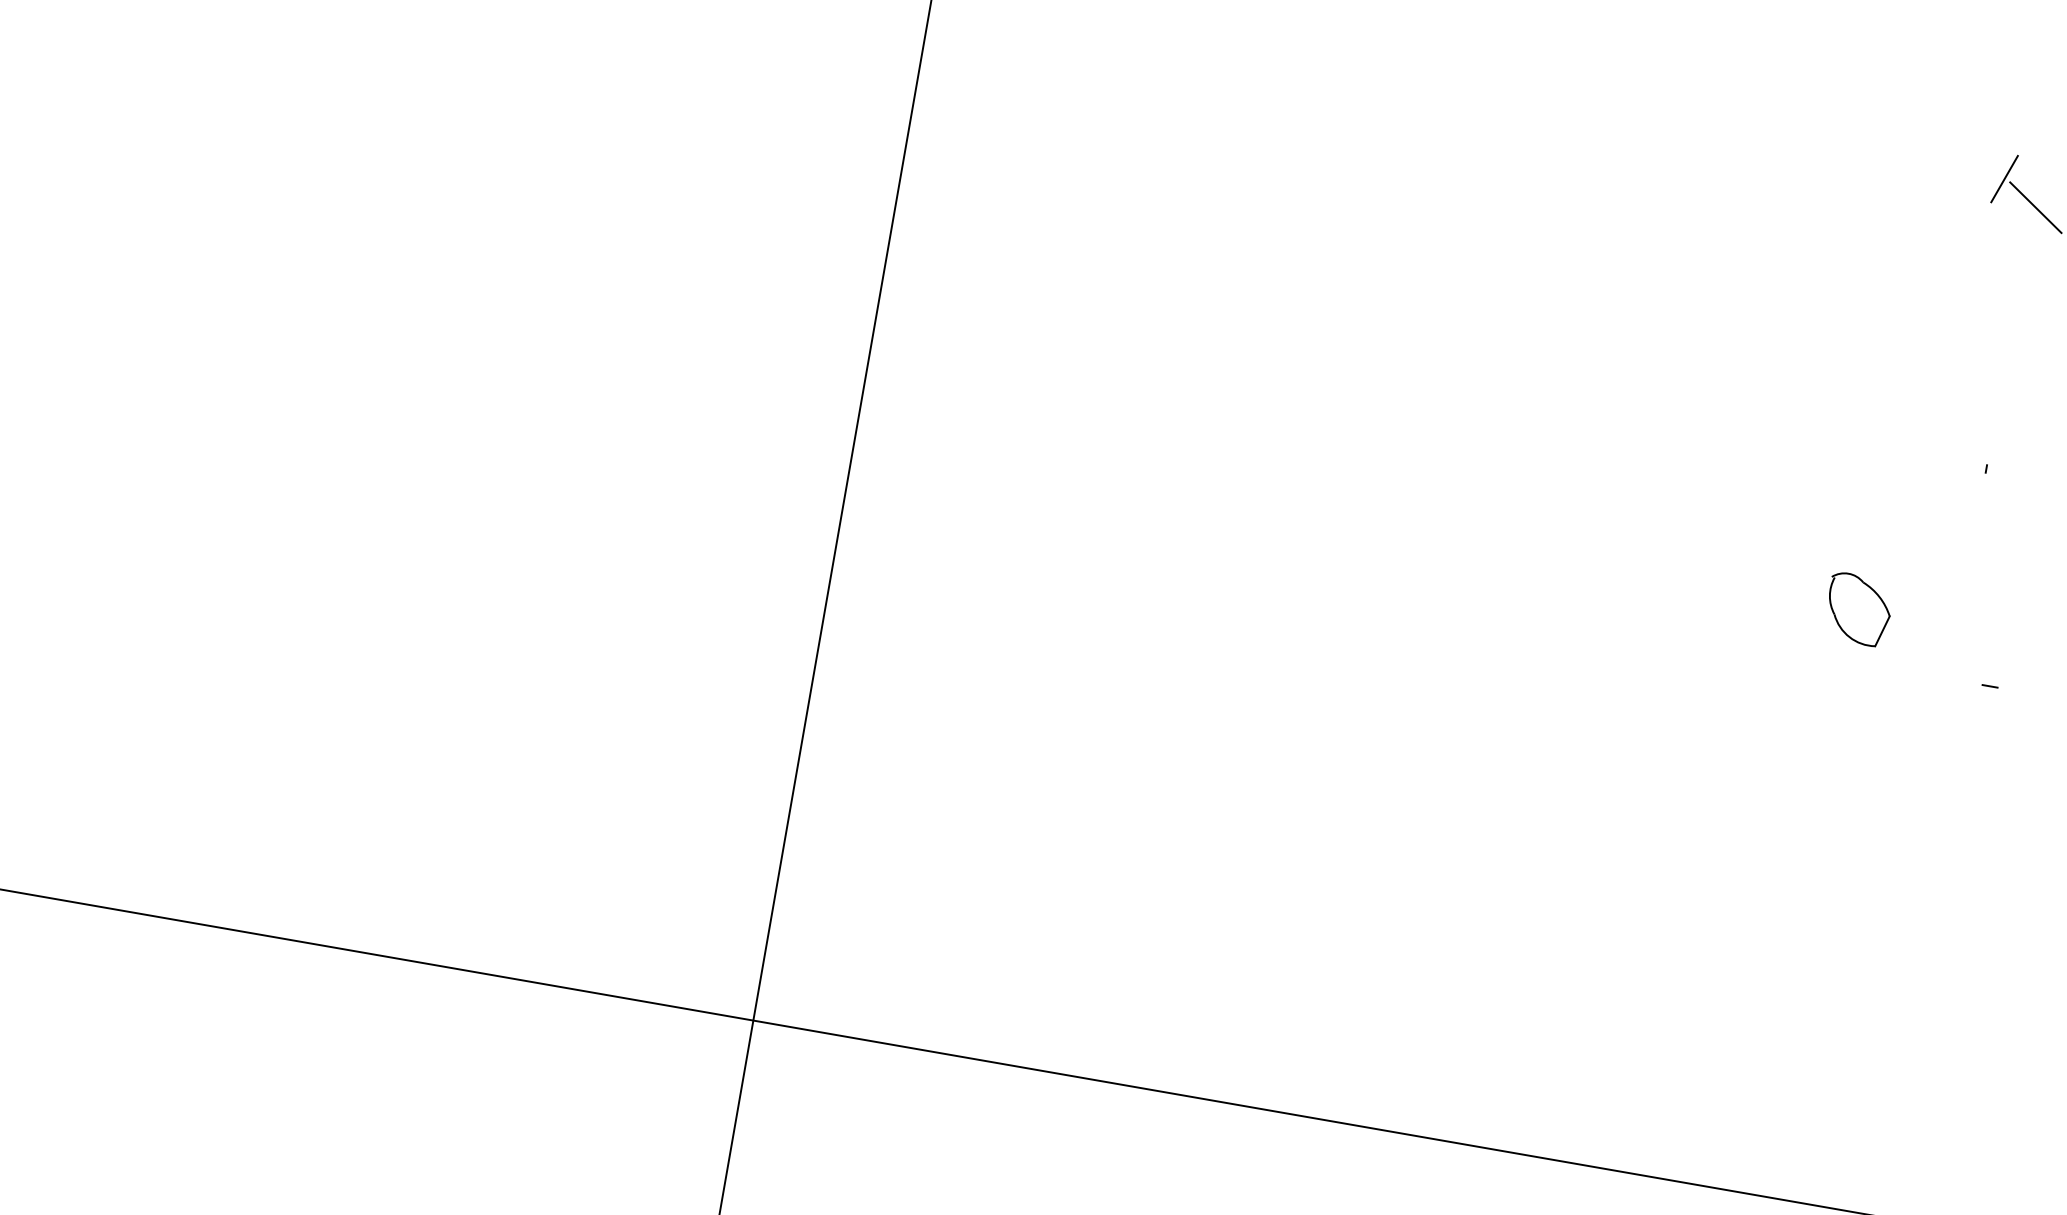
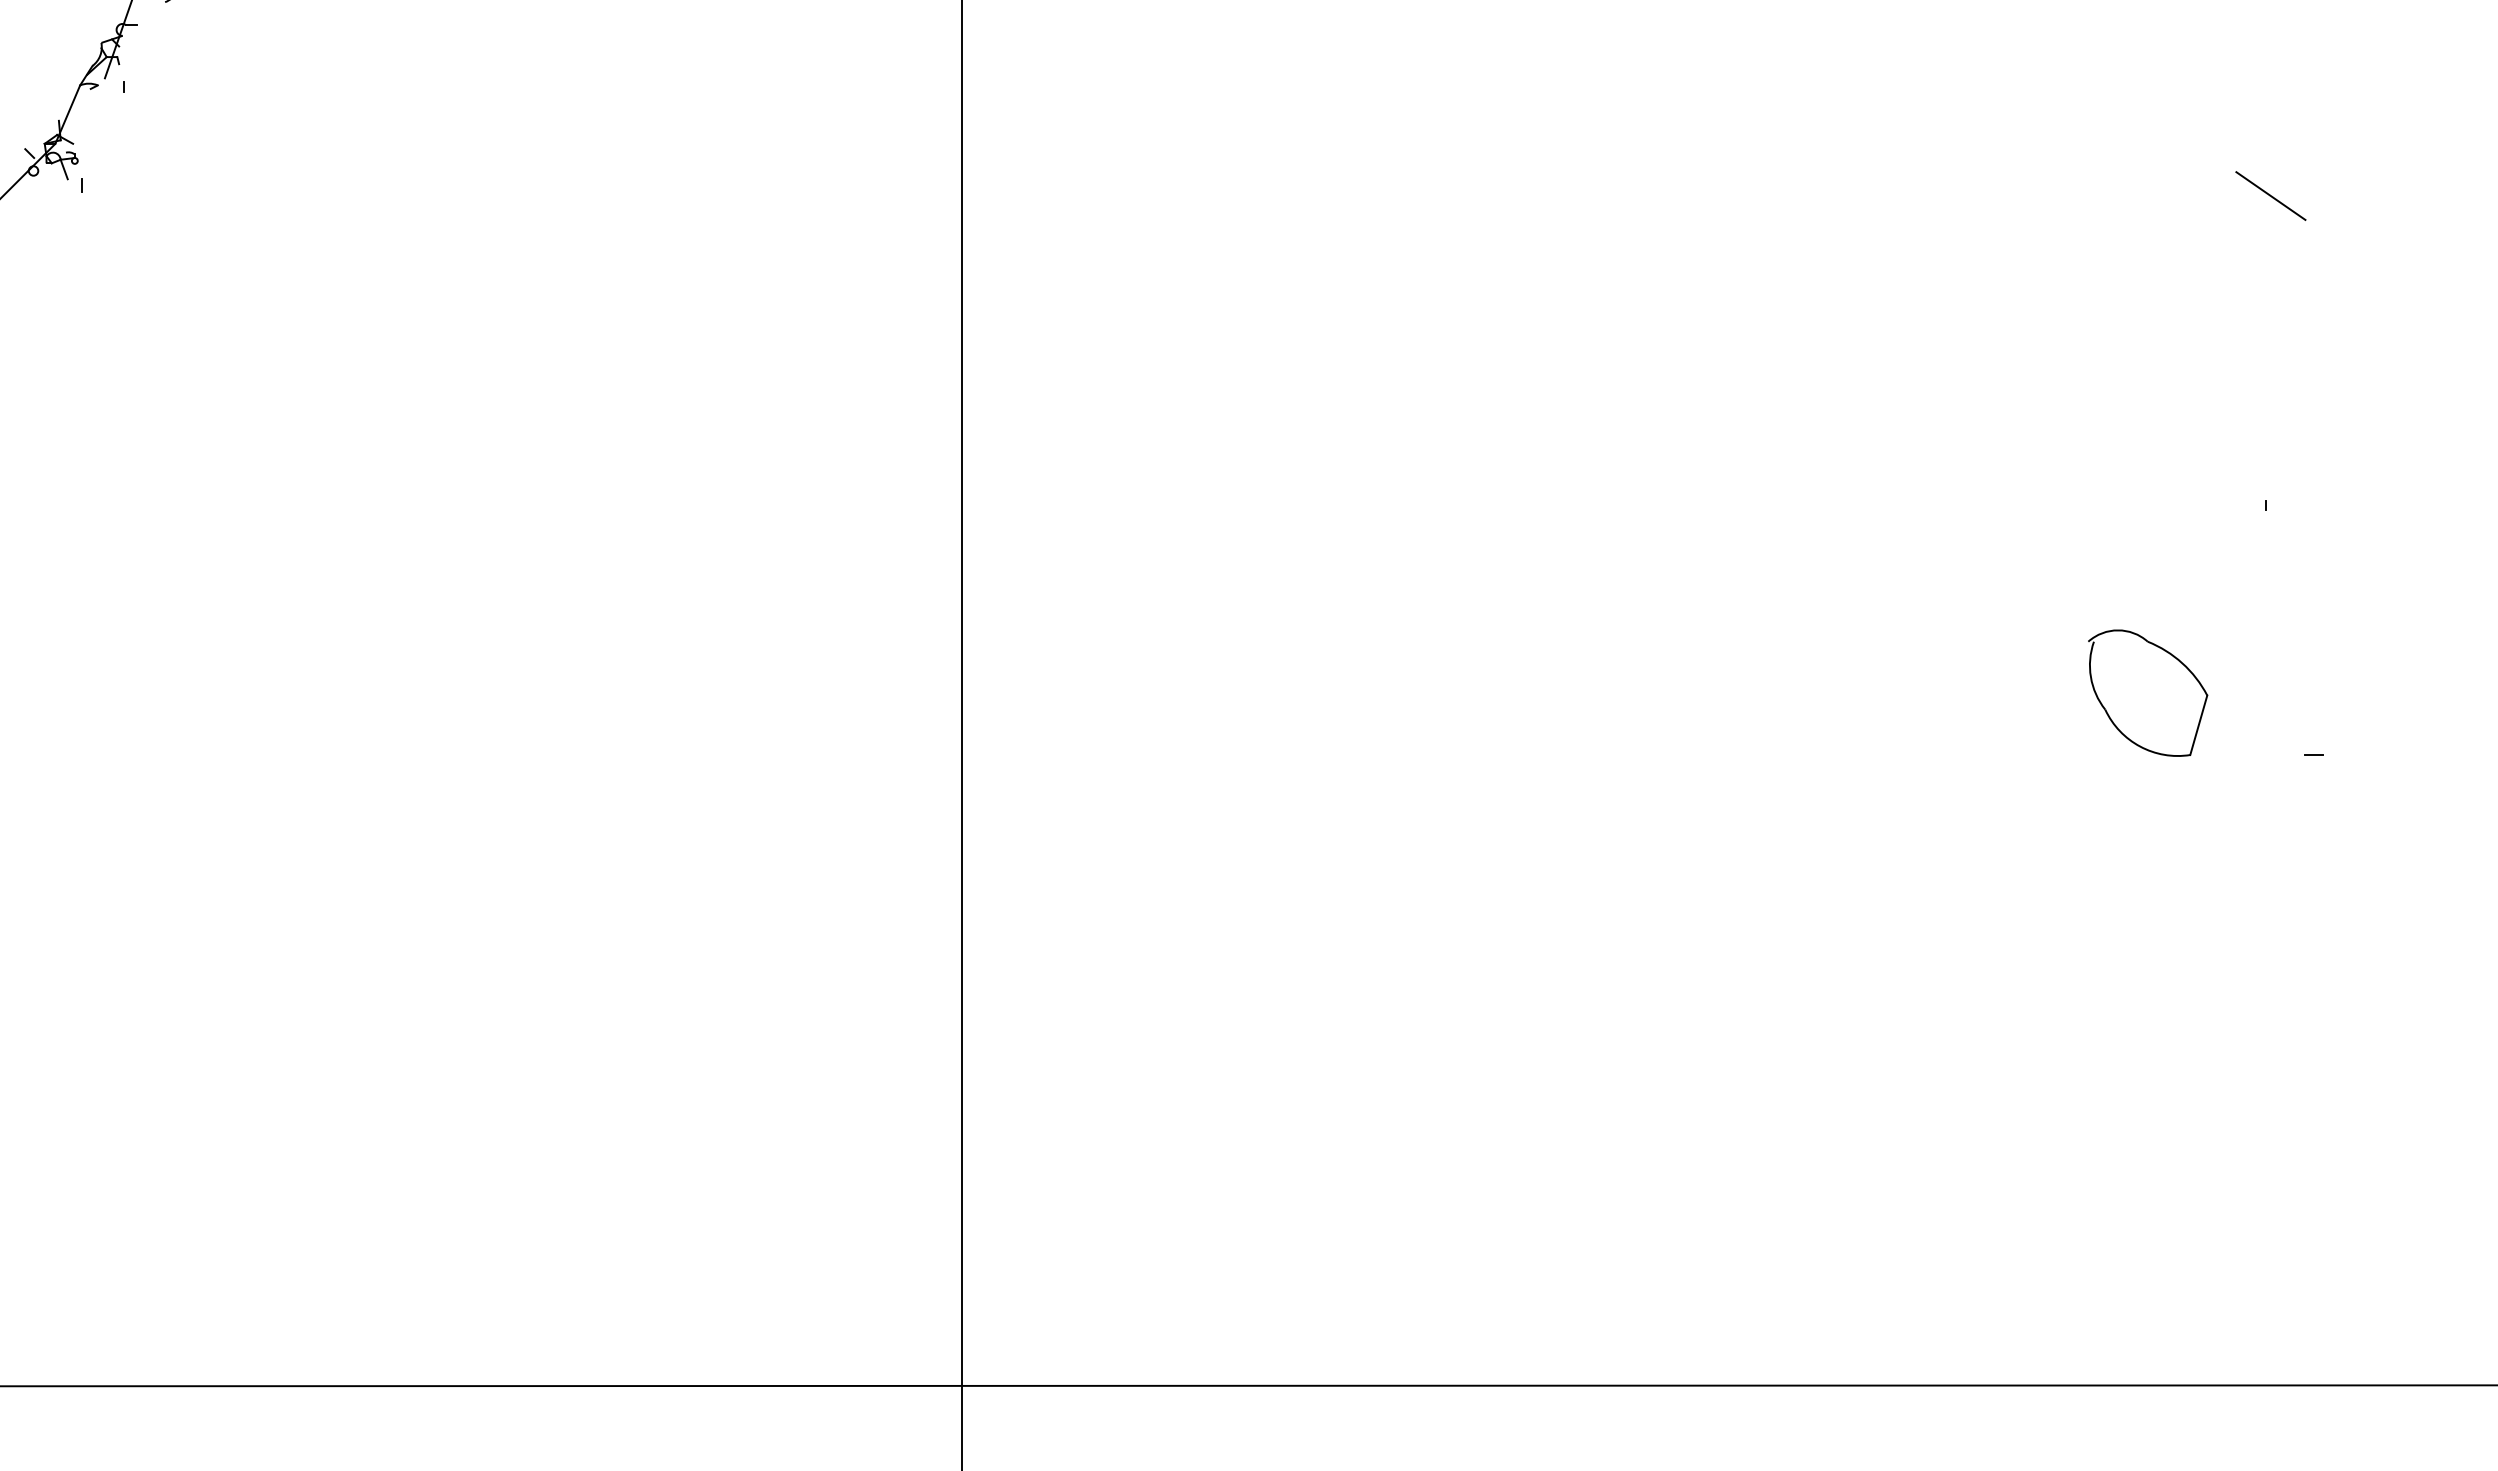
line: (2003, 178) -> (2228, 169), removed
part: (1858, 609) -> (2147, 692), size x1.6

